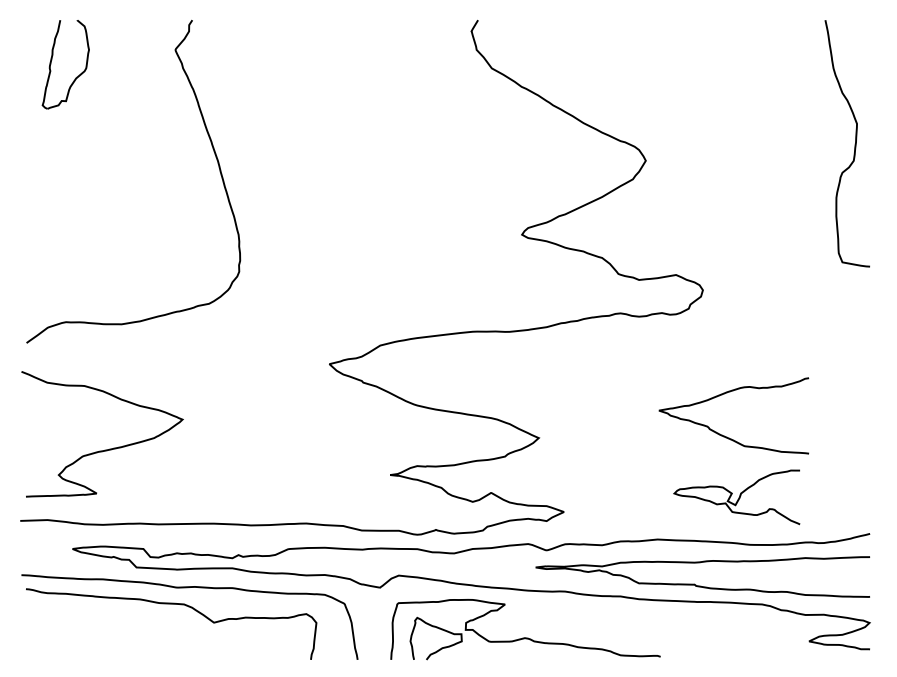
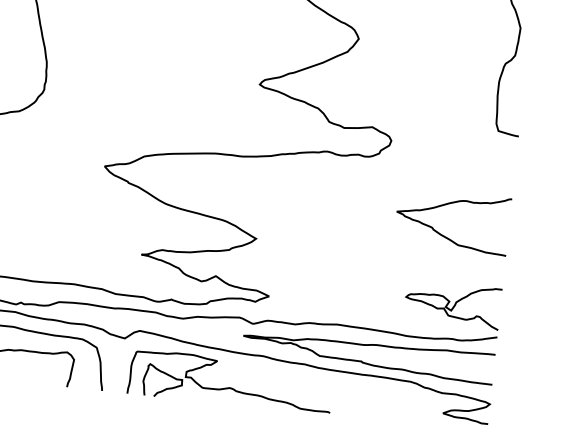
curve: (727, 436) -> (446, 236), moved
curve: (738, 497) -> (454, 305), moved

